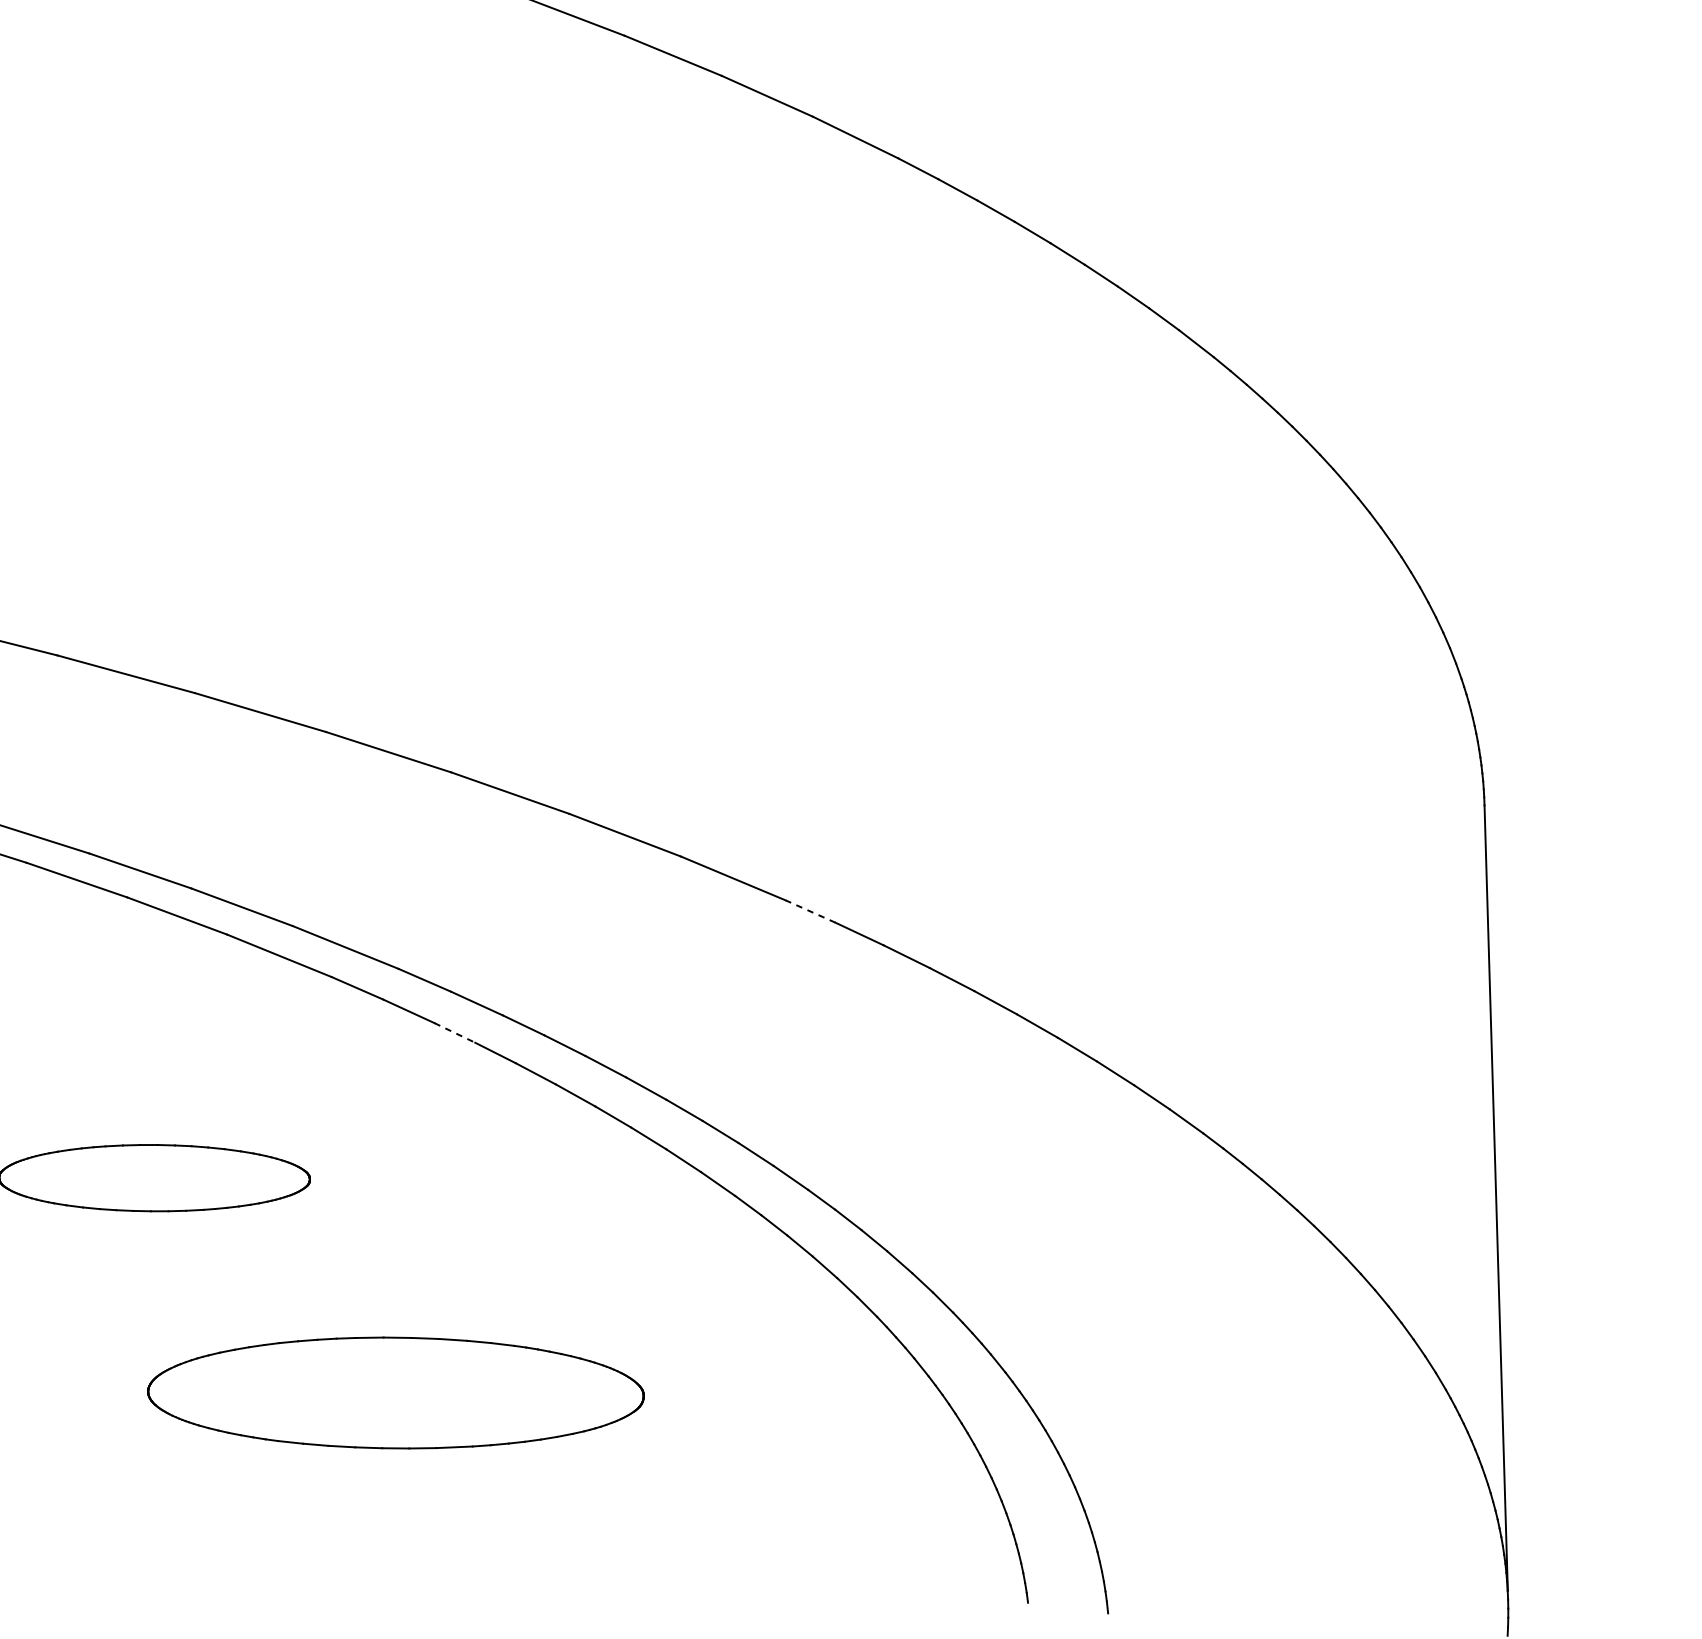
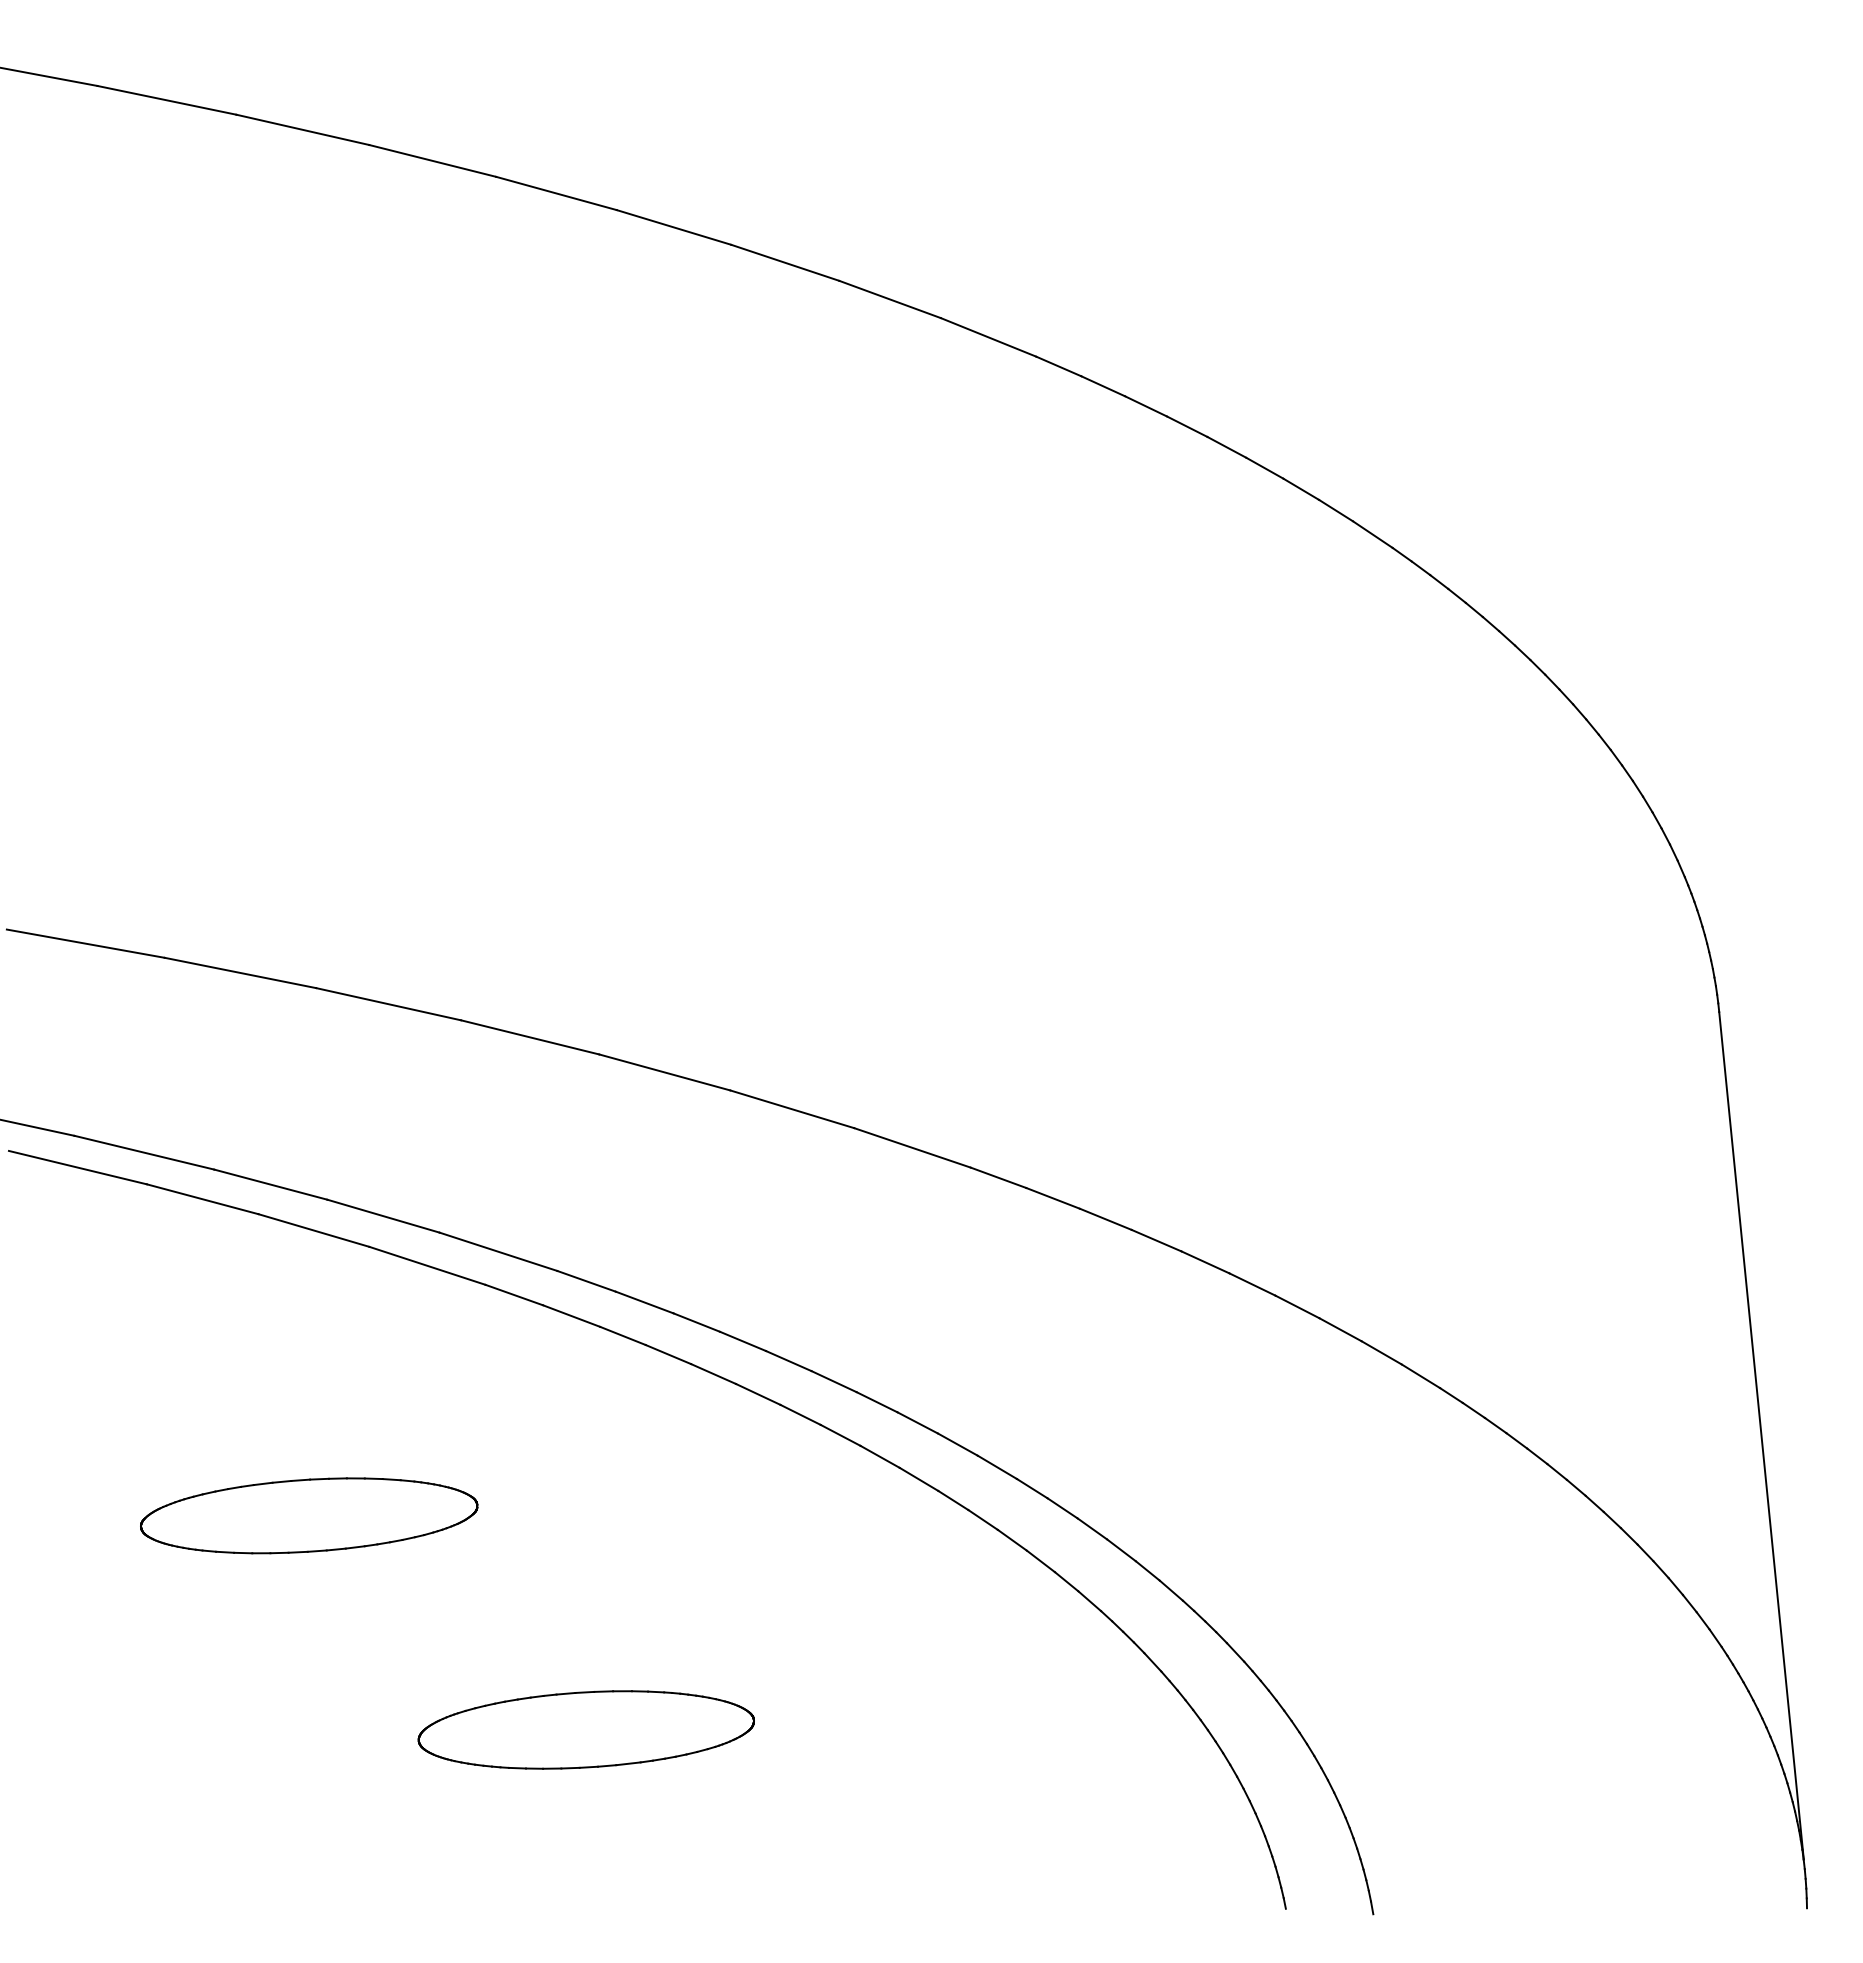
line: (810, 911) -> (998, 1177), dashed -> solid
line: (454, 1032) -> (622, 1335), dashed -> solid
part: (395, 1392) -> (585, 1729), size x0.62

